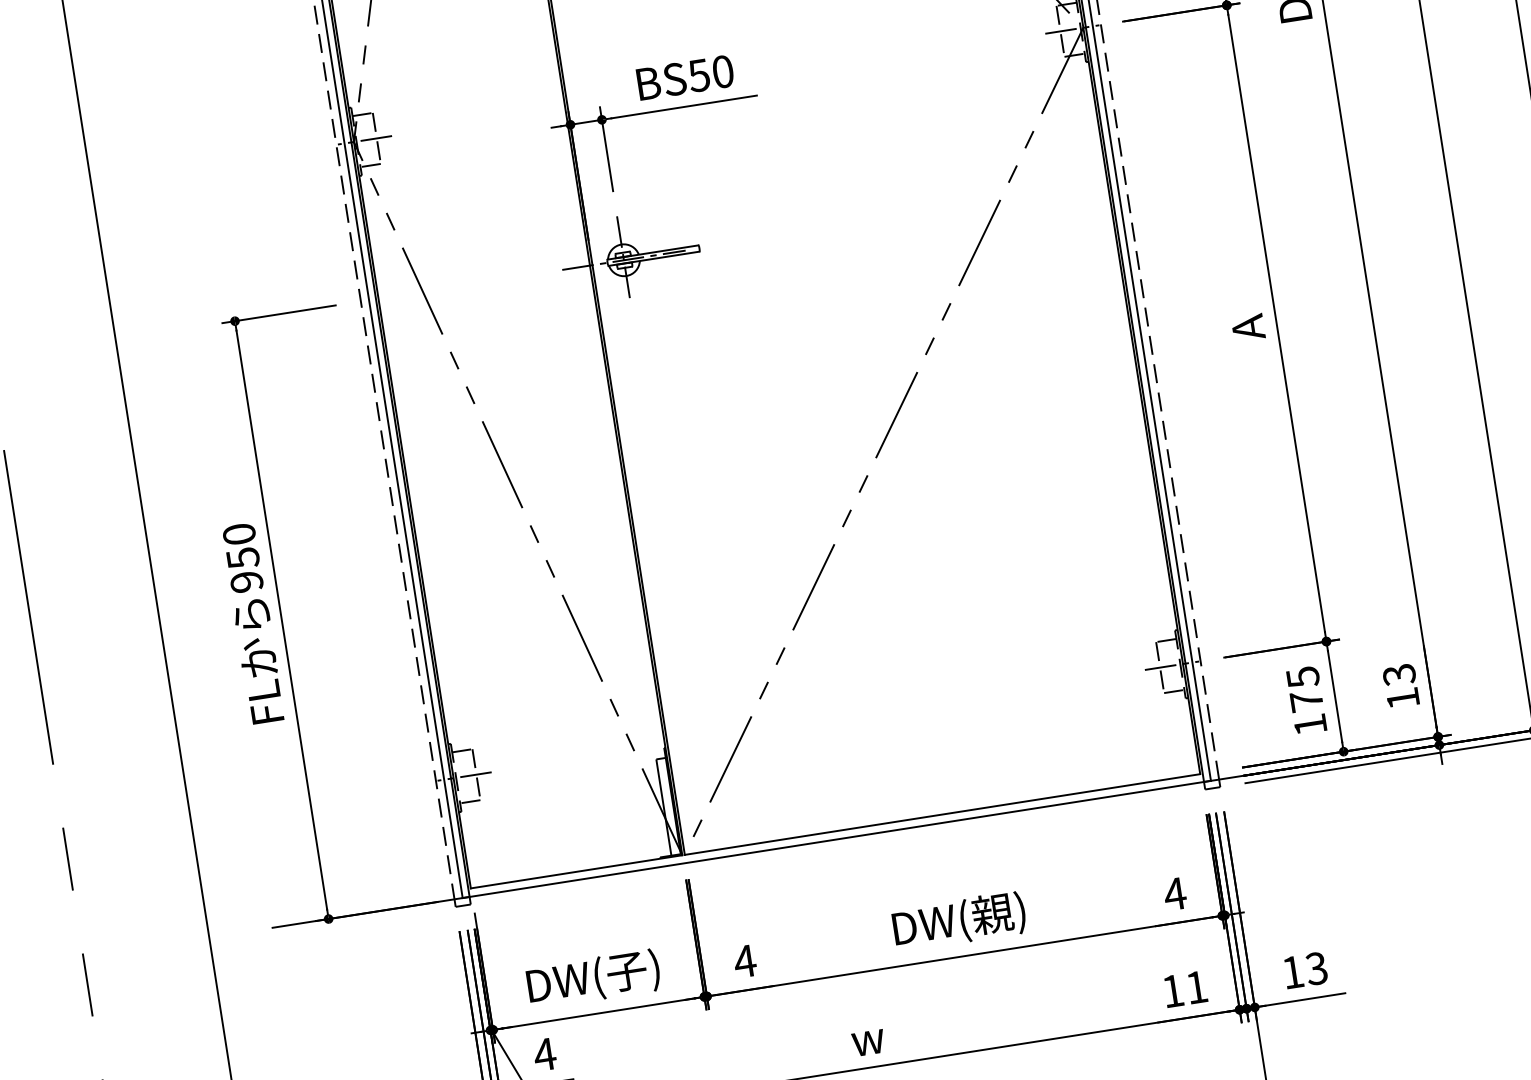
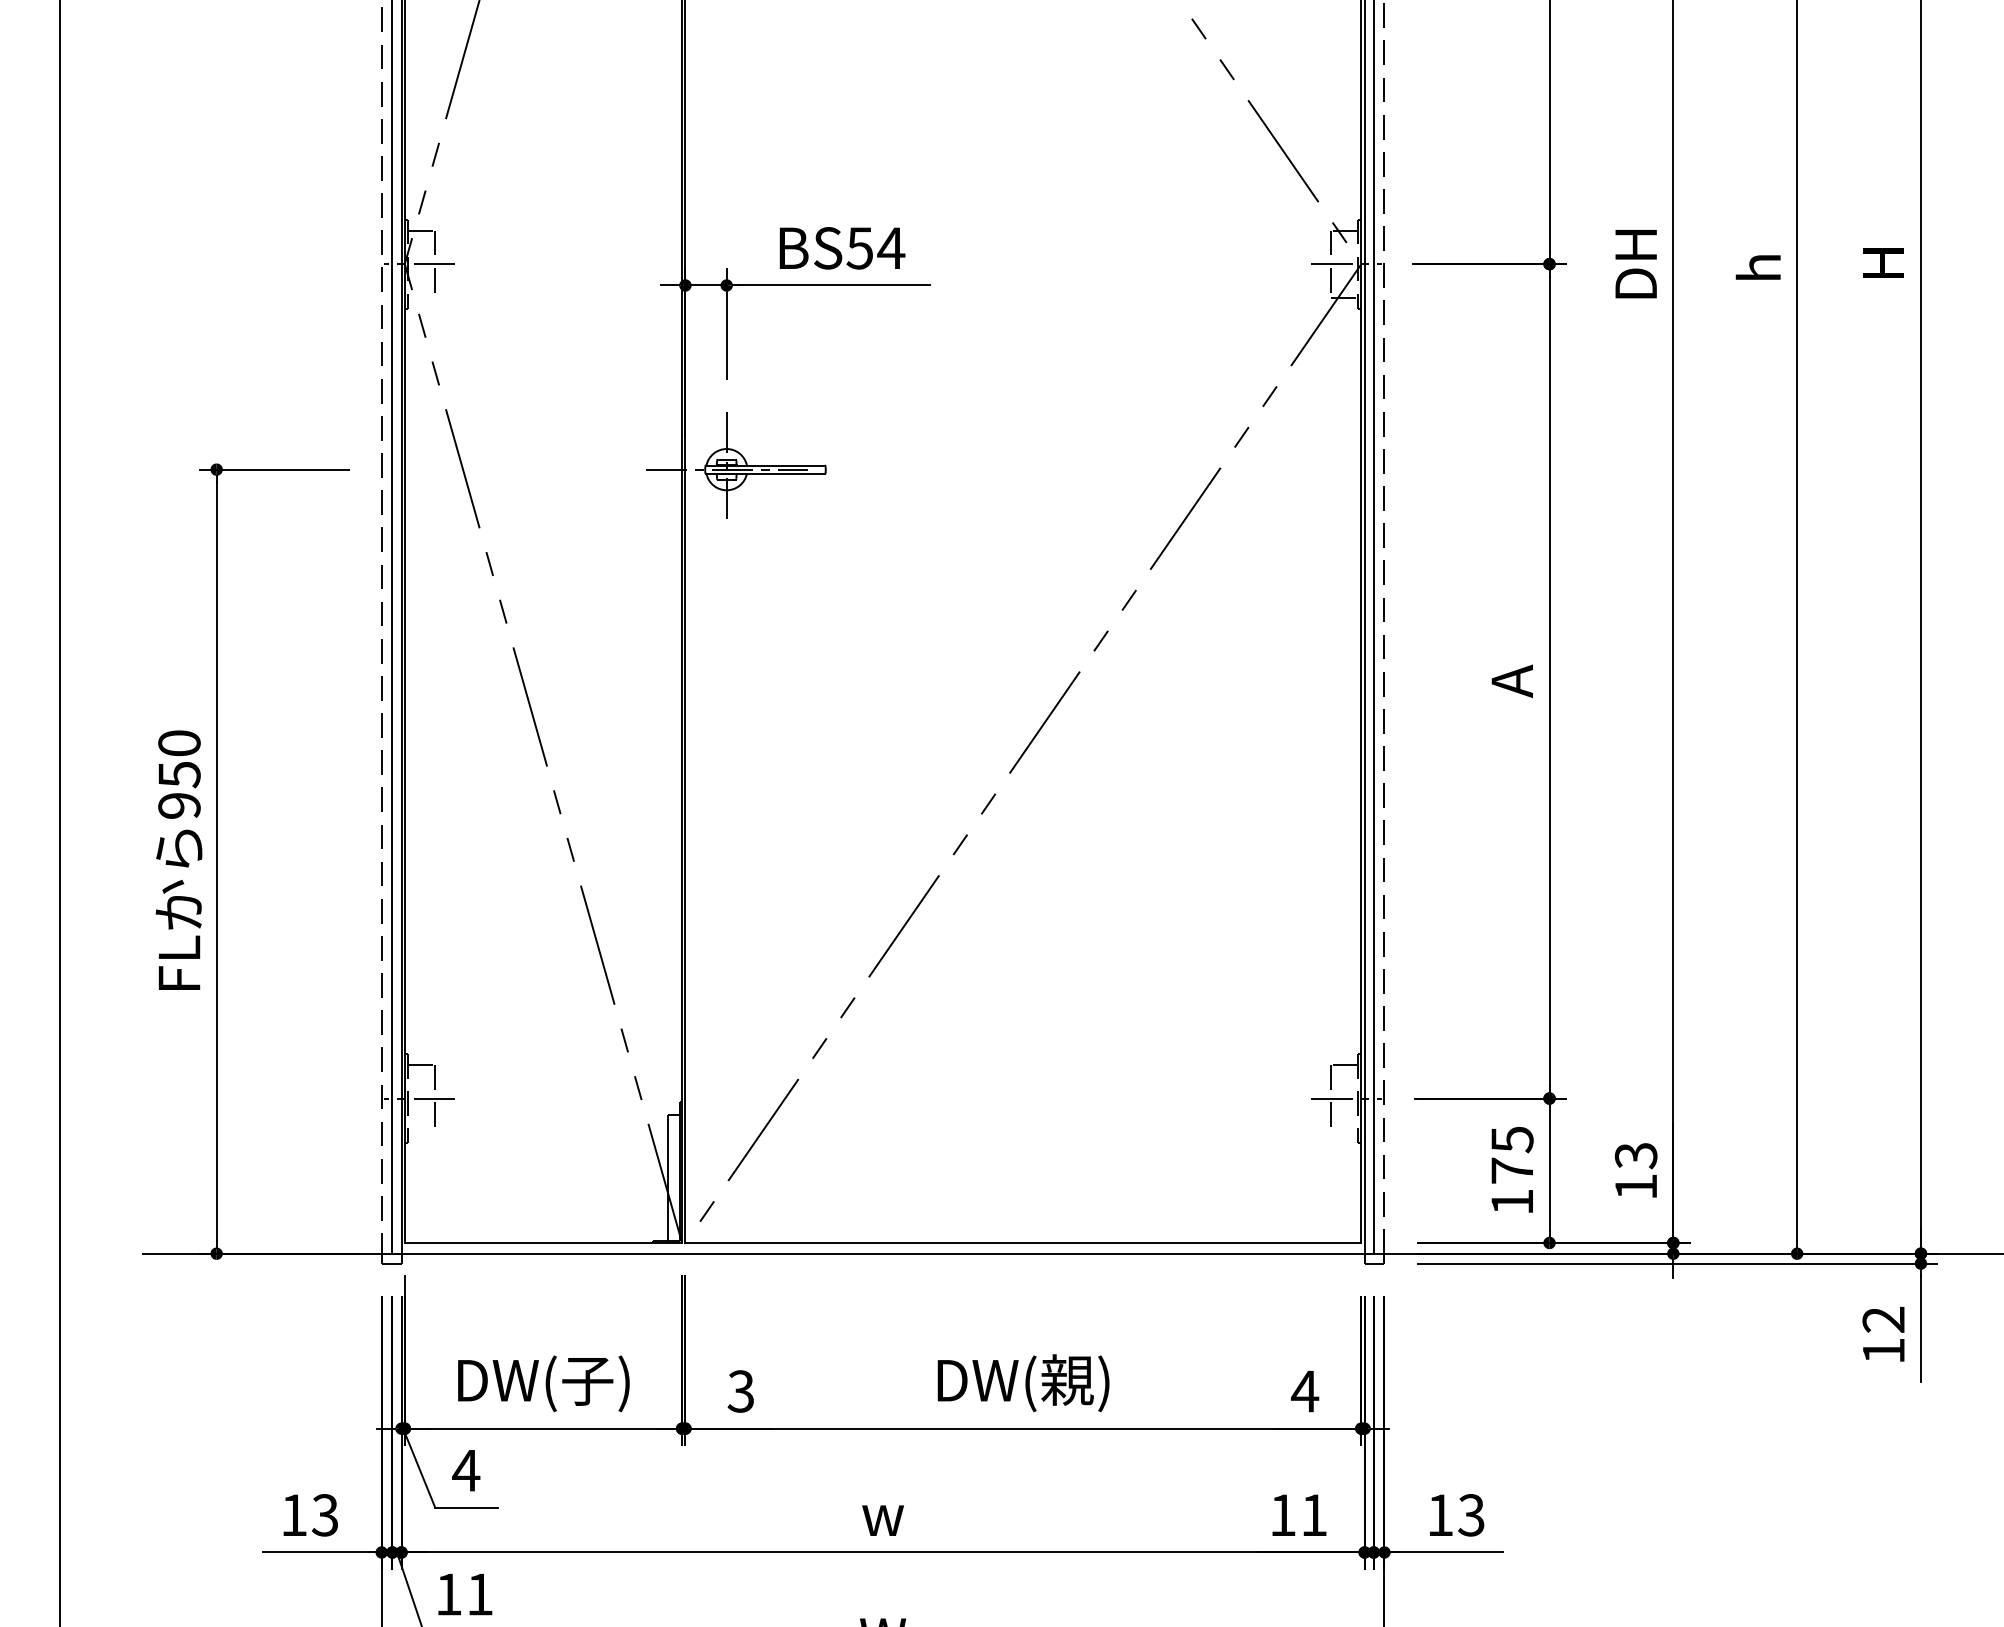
text: (723, 71) -> (891, 248), BS50 -> BS54
line: (370, 165) -> (421, 297), removed
line: (1174, 691) -> (1344, 1131), removed
line: (470, 801) -> (421, 1131), removed
text: (745, 961) -> (741, 1391), 4 -> 3

